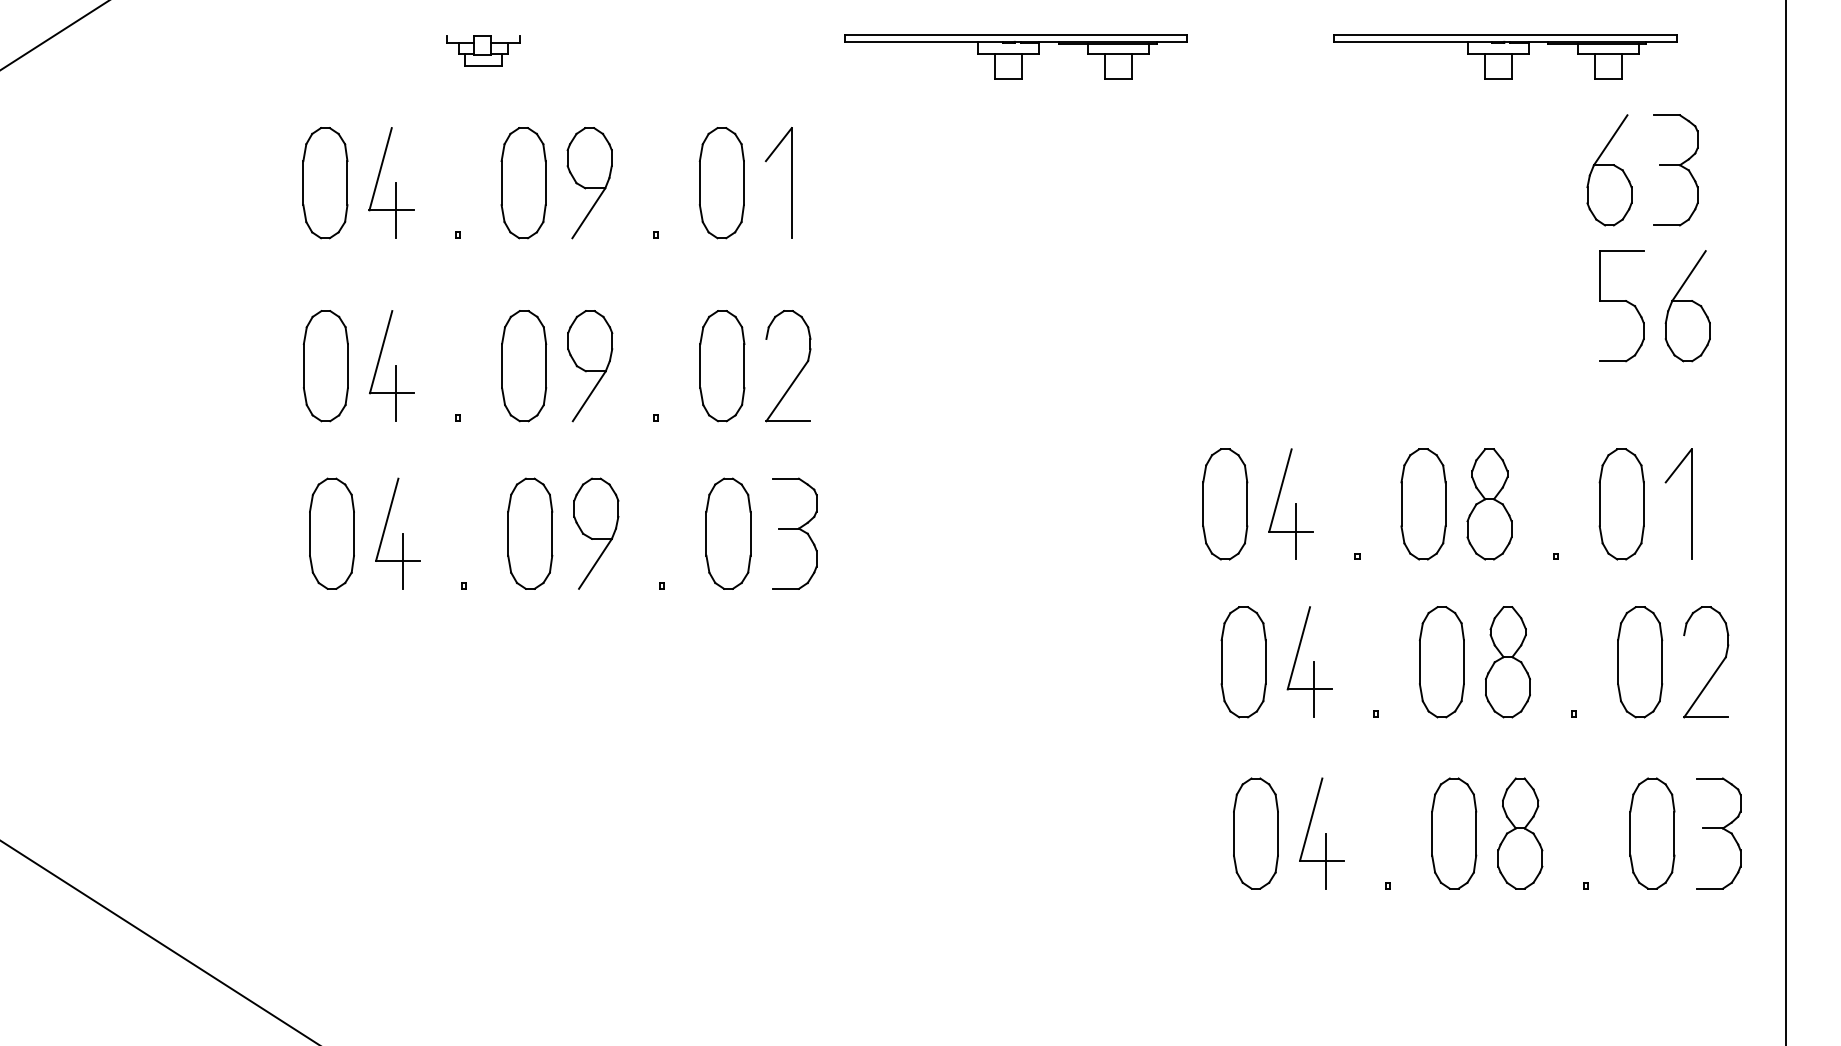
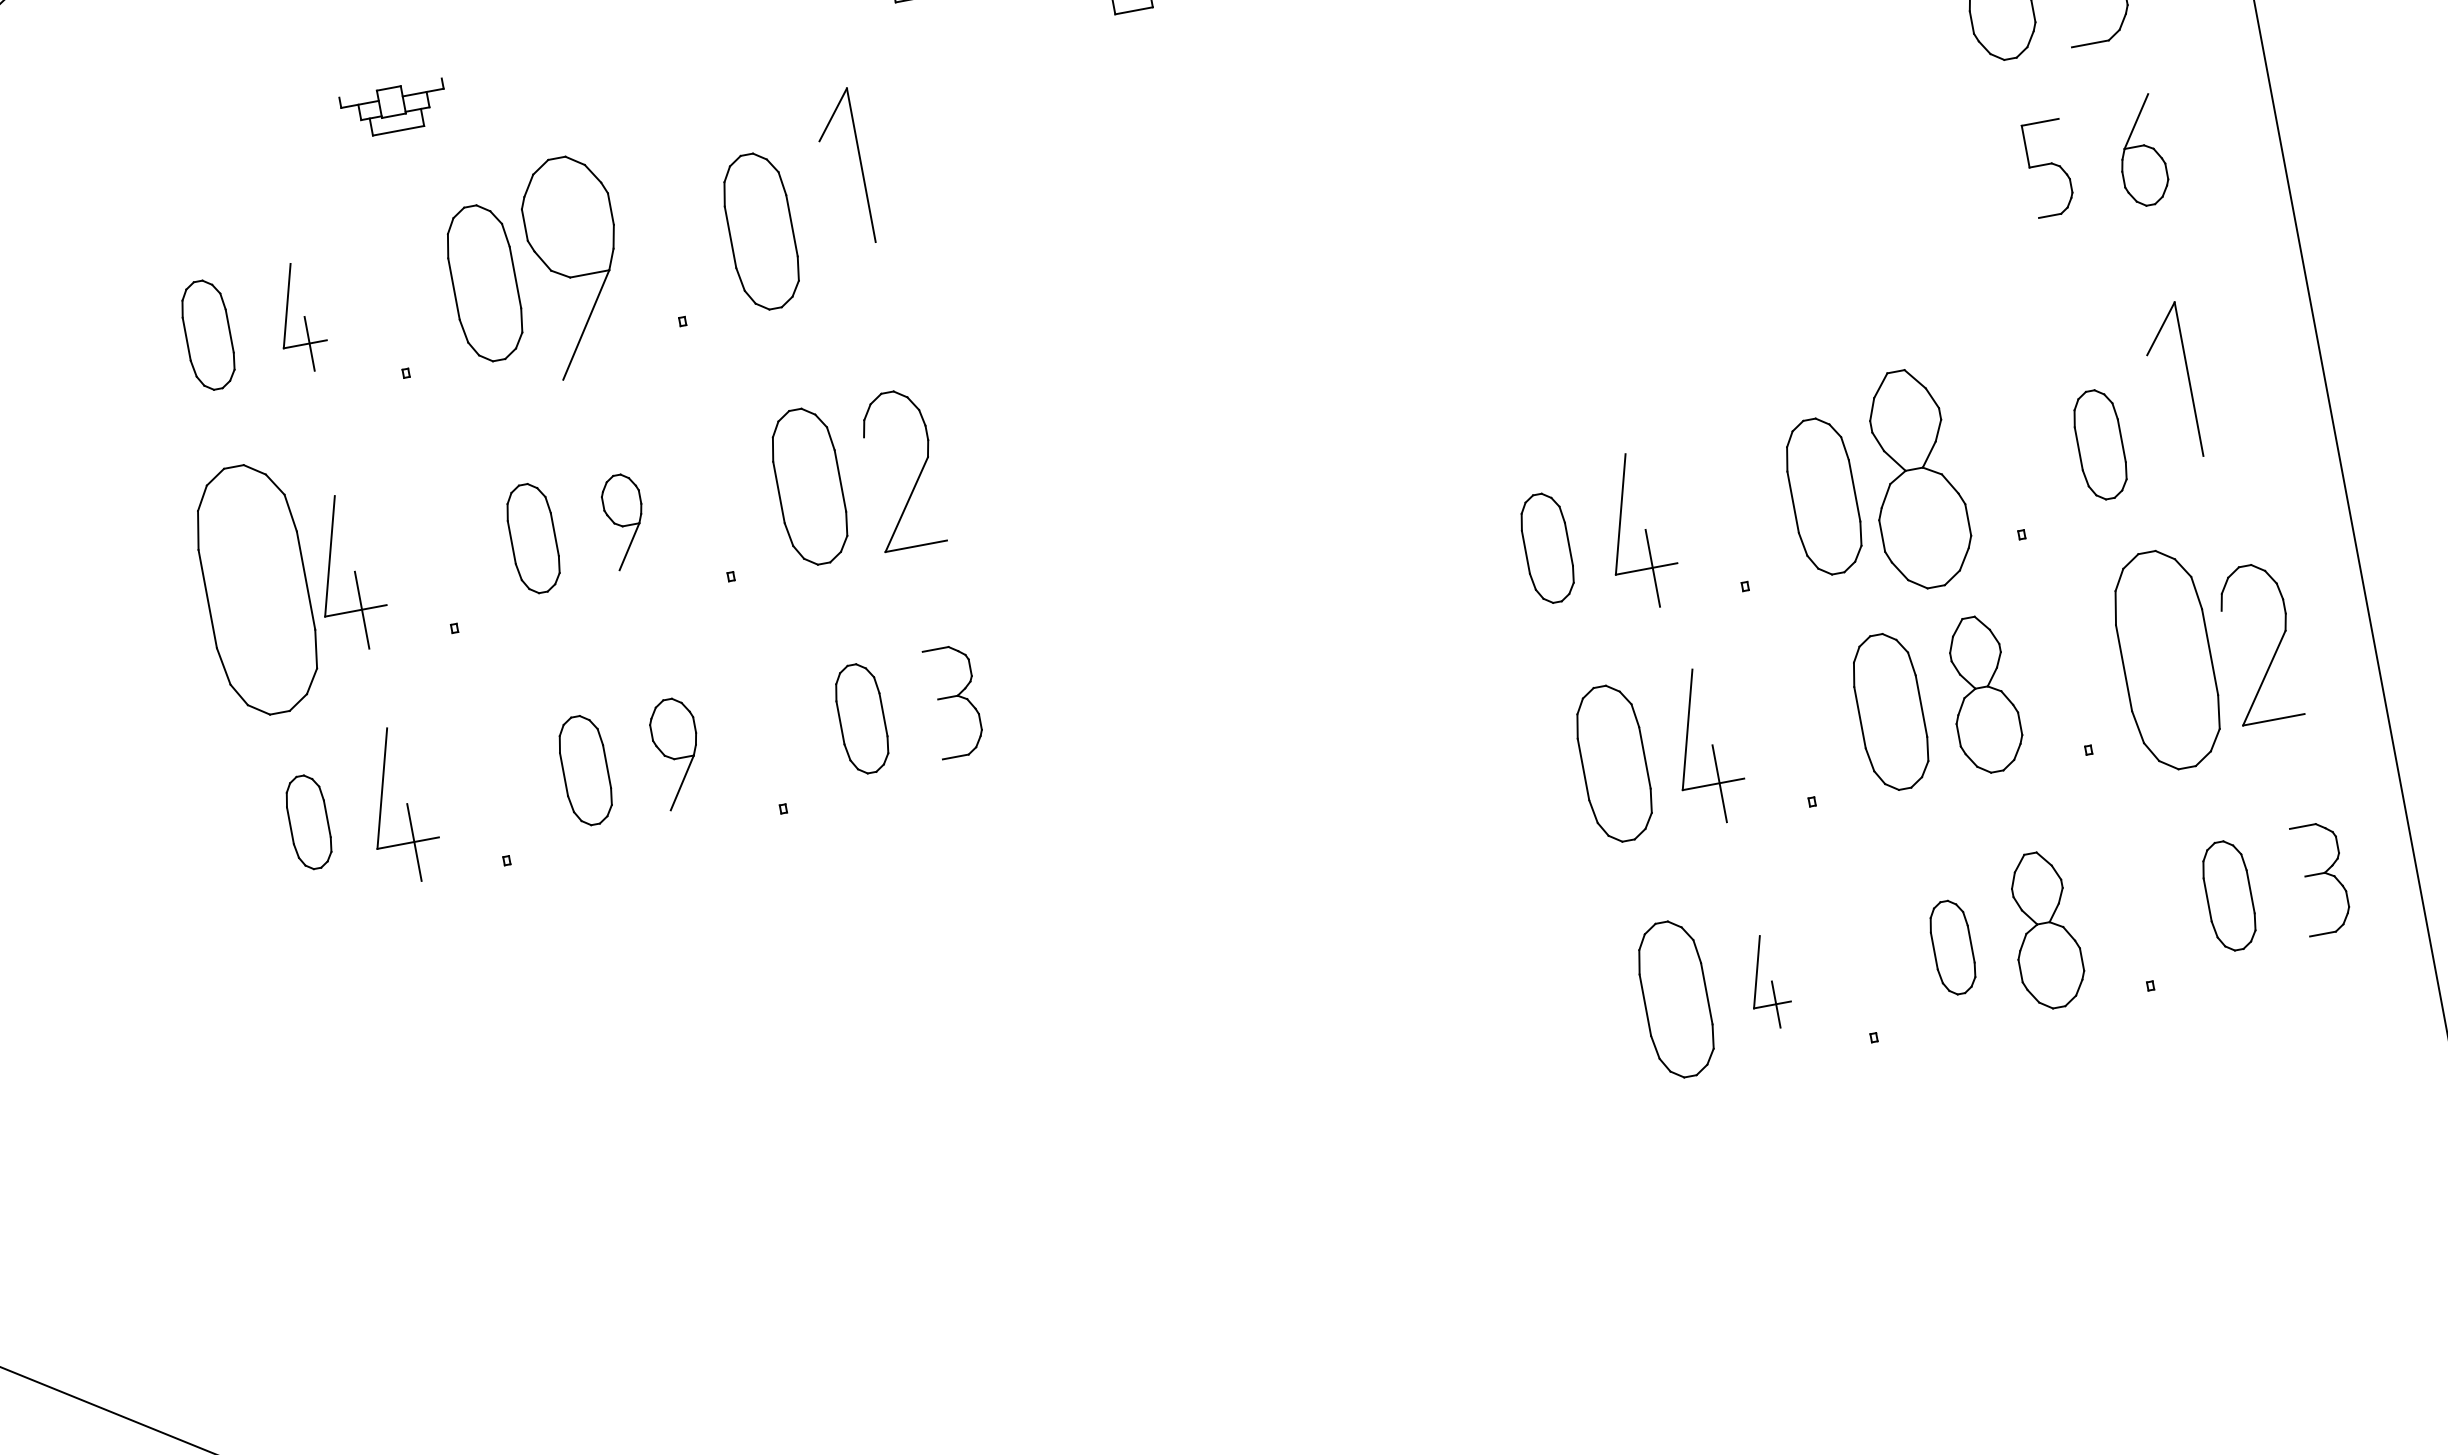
part: (391, 182) -> (300, 316), size x0.7
part: (791, 182) -> (860, 164), moved
part: (325, 183) -> (208, 335), size x0.7
part: (589, 183) -> (576, 266), size x1.4
part: (1621, 306) -> (2048, 168), size x0.6
part: (1687, 306) -> (2140, 151), size x0.7
part: (325, 366) -> (256, 590), size x1.6
part: (524, 366) -> (533, 538), size x0.7
part: (590, 366) -> (625, 521), size x0.6
part: (1691, 503) -> (2188, 377), moved
part: (1225, 504) -> (1547, 548), size x0.7
part: (1489, 504) -> (1915, 479), size x1.4
part: (1621, 504) -> (2100, 445), size x0.7
part: (331, 533) -> (308, 822), size x0.6
part: (530, 533) -> (585, 770), size x0.7
part: (596, 533) -> (677, 753), size x0.7
part: (728, 533) -> (861, 718), size x0.7
part: (794, 533) -> (954, 701), size x0.7
part: (1640, 662) -> (2167, 660), size x1.4
part: (1321, 833) -> (1767, 982), size x0.6
part: (1454, 833) -> (1953, 947), size x0.6
part: (1652, 833) -> (2229, 895), size x0.7
part: (1718, 833) -> (2321, 878), size x0.7

